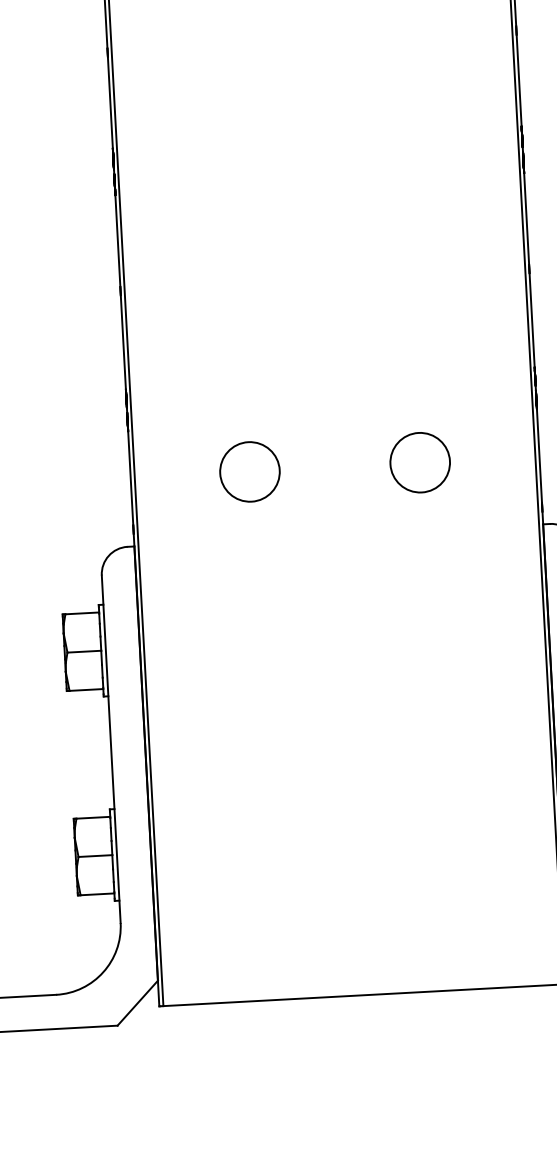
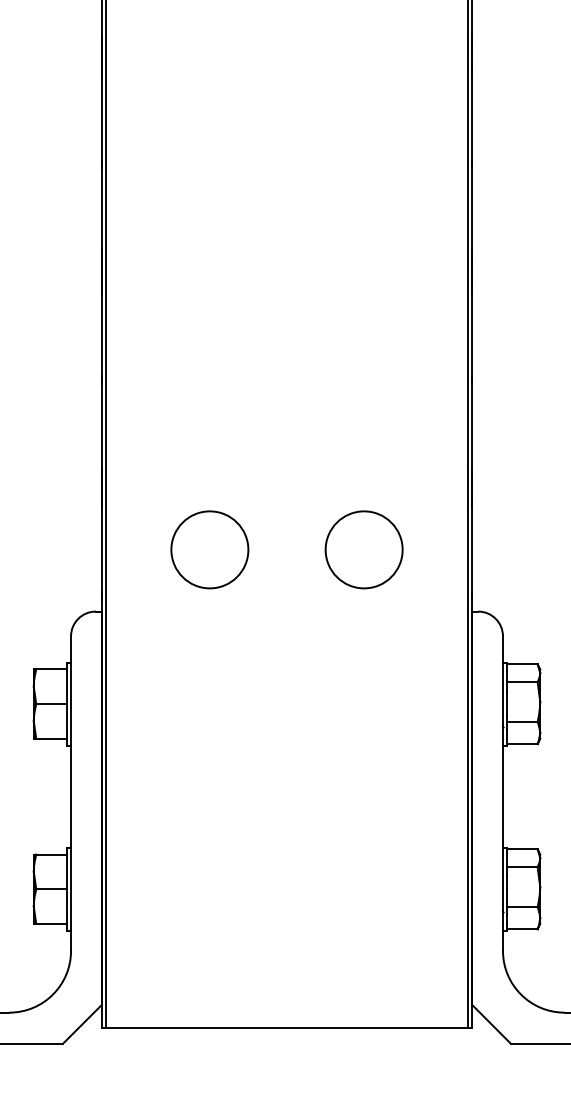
circle: (419, 462) -> (363, 549), size x1.43
circle: (249, 471) -> (209, 549), size x1.43

